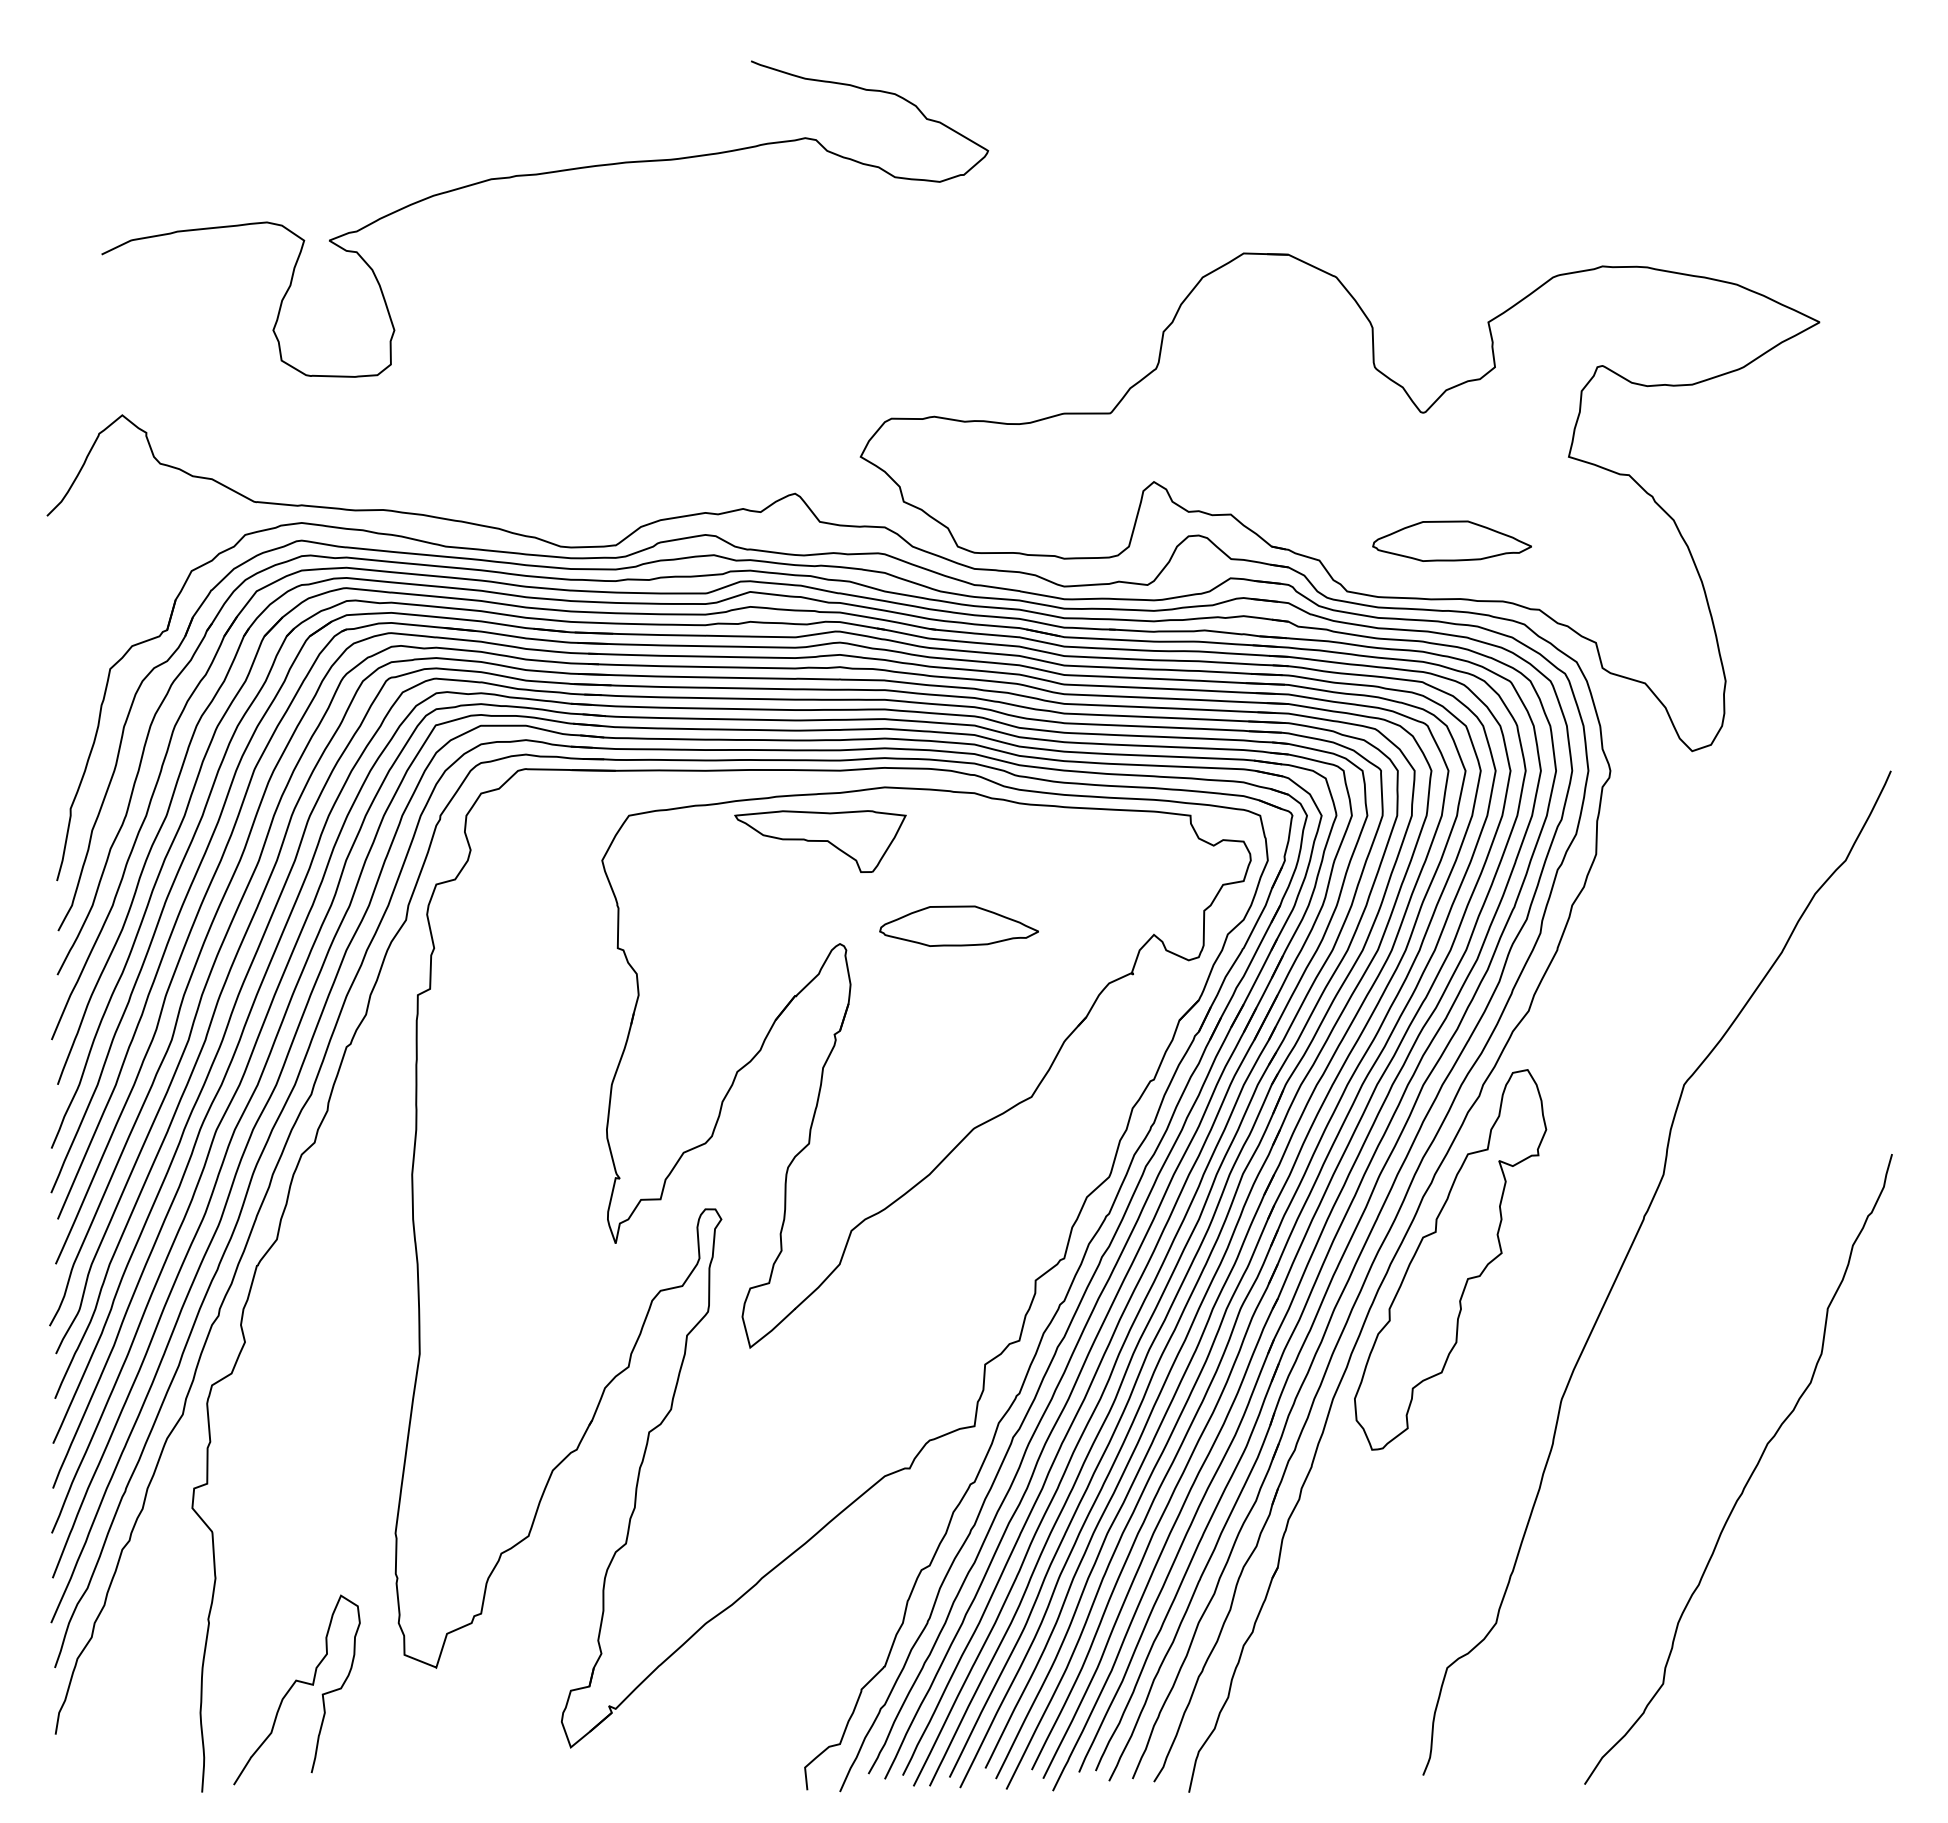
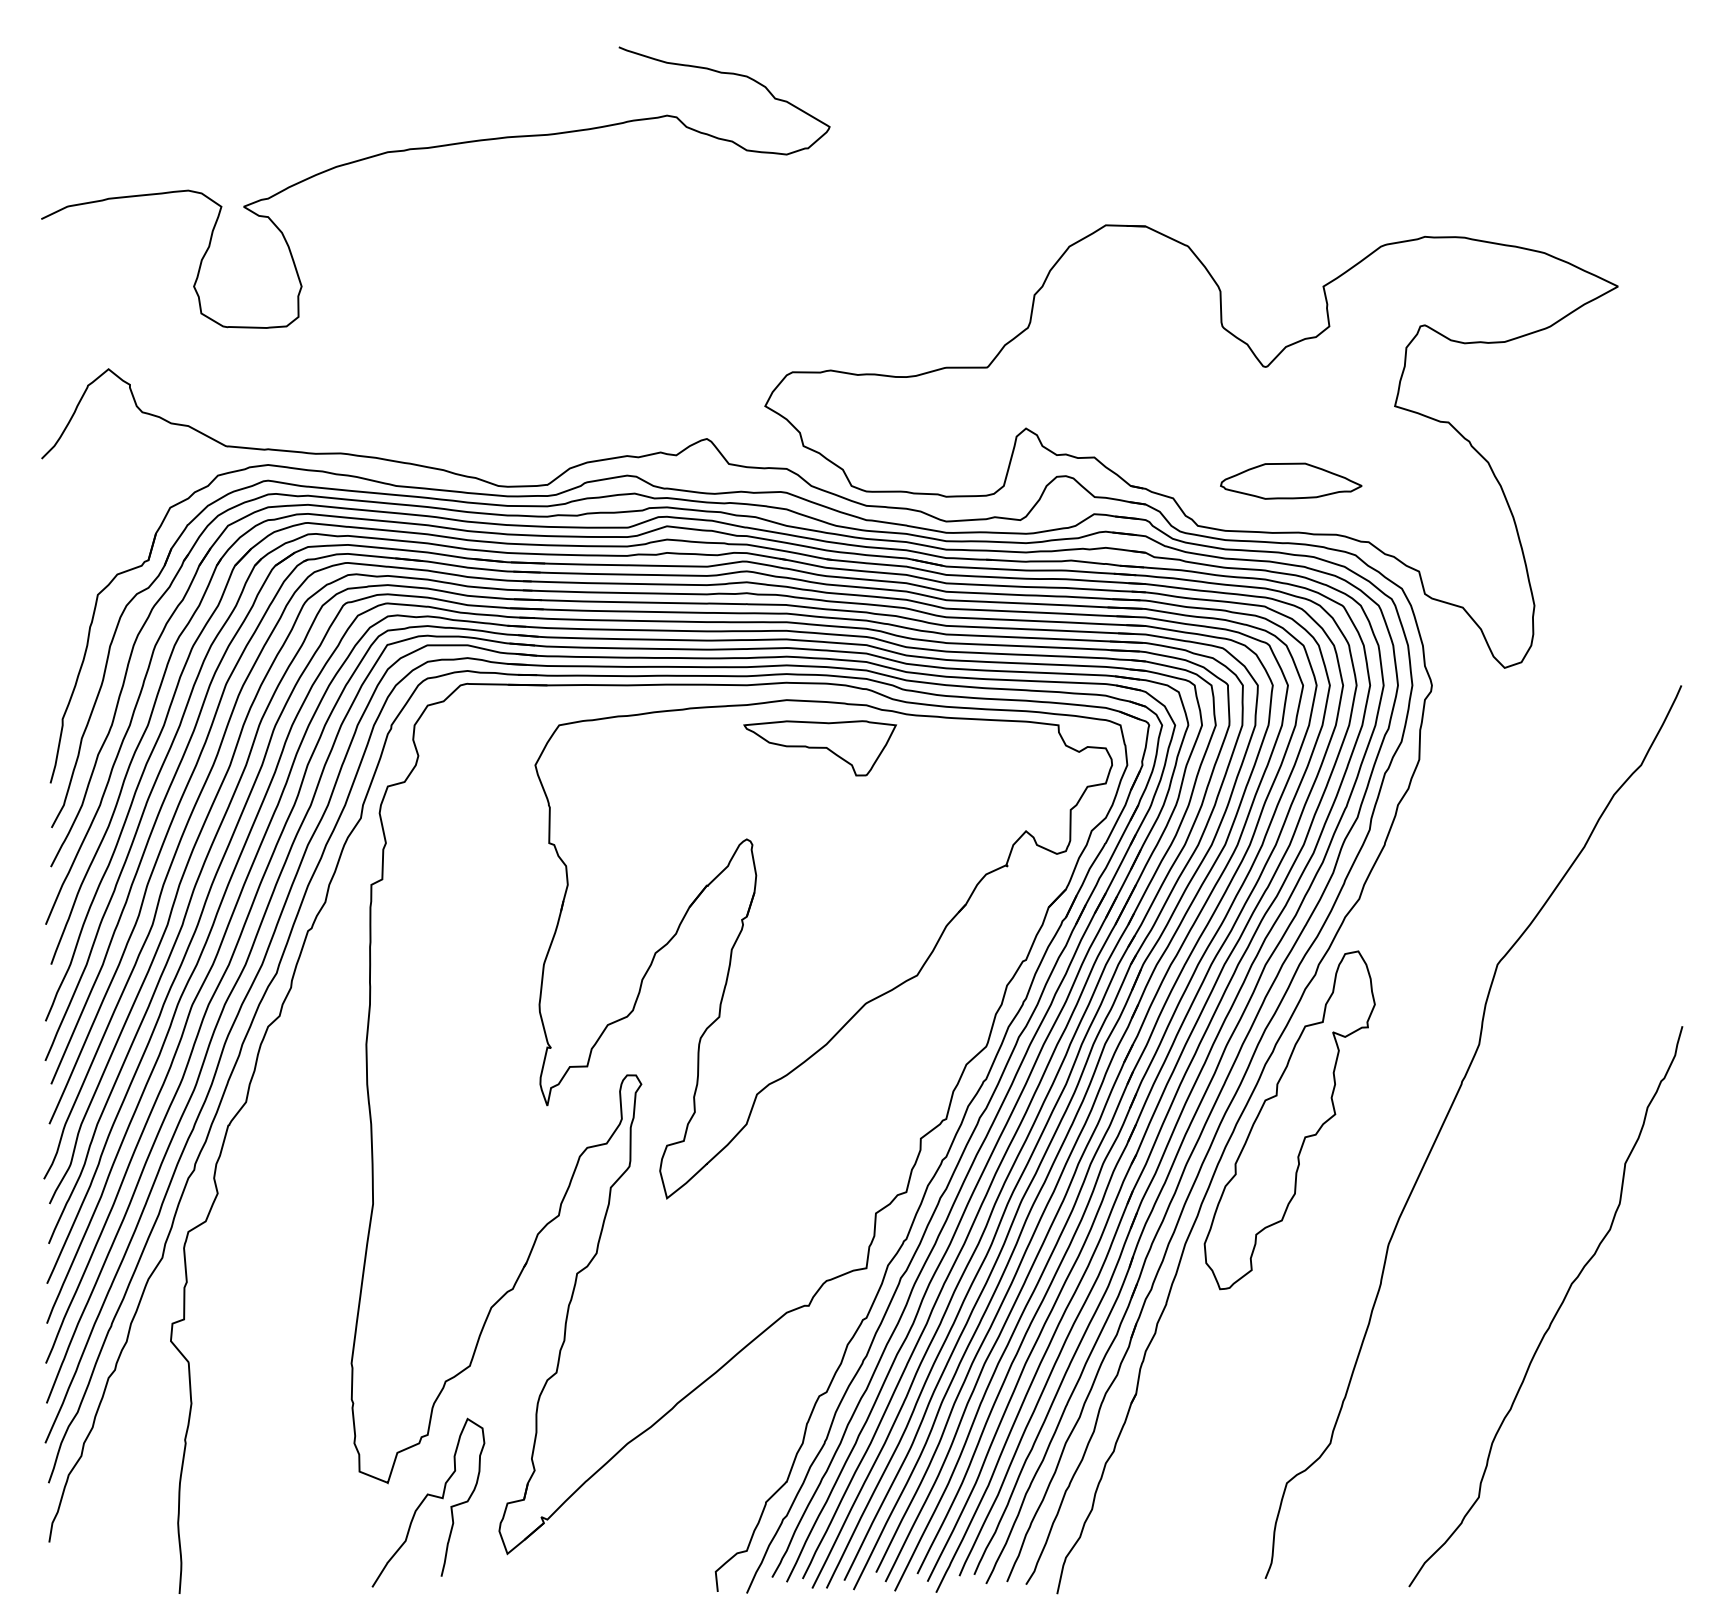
curve: (538, 175) -> (429, 148), moved
part: (820, 841) -> (820, 748), moved
part: (958, 925) -> (852, 822), removed
curve: (293, 1686) -> (425, 1499), moved

